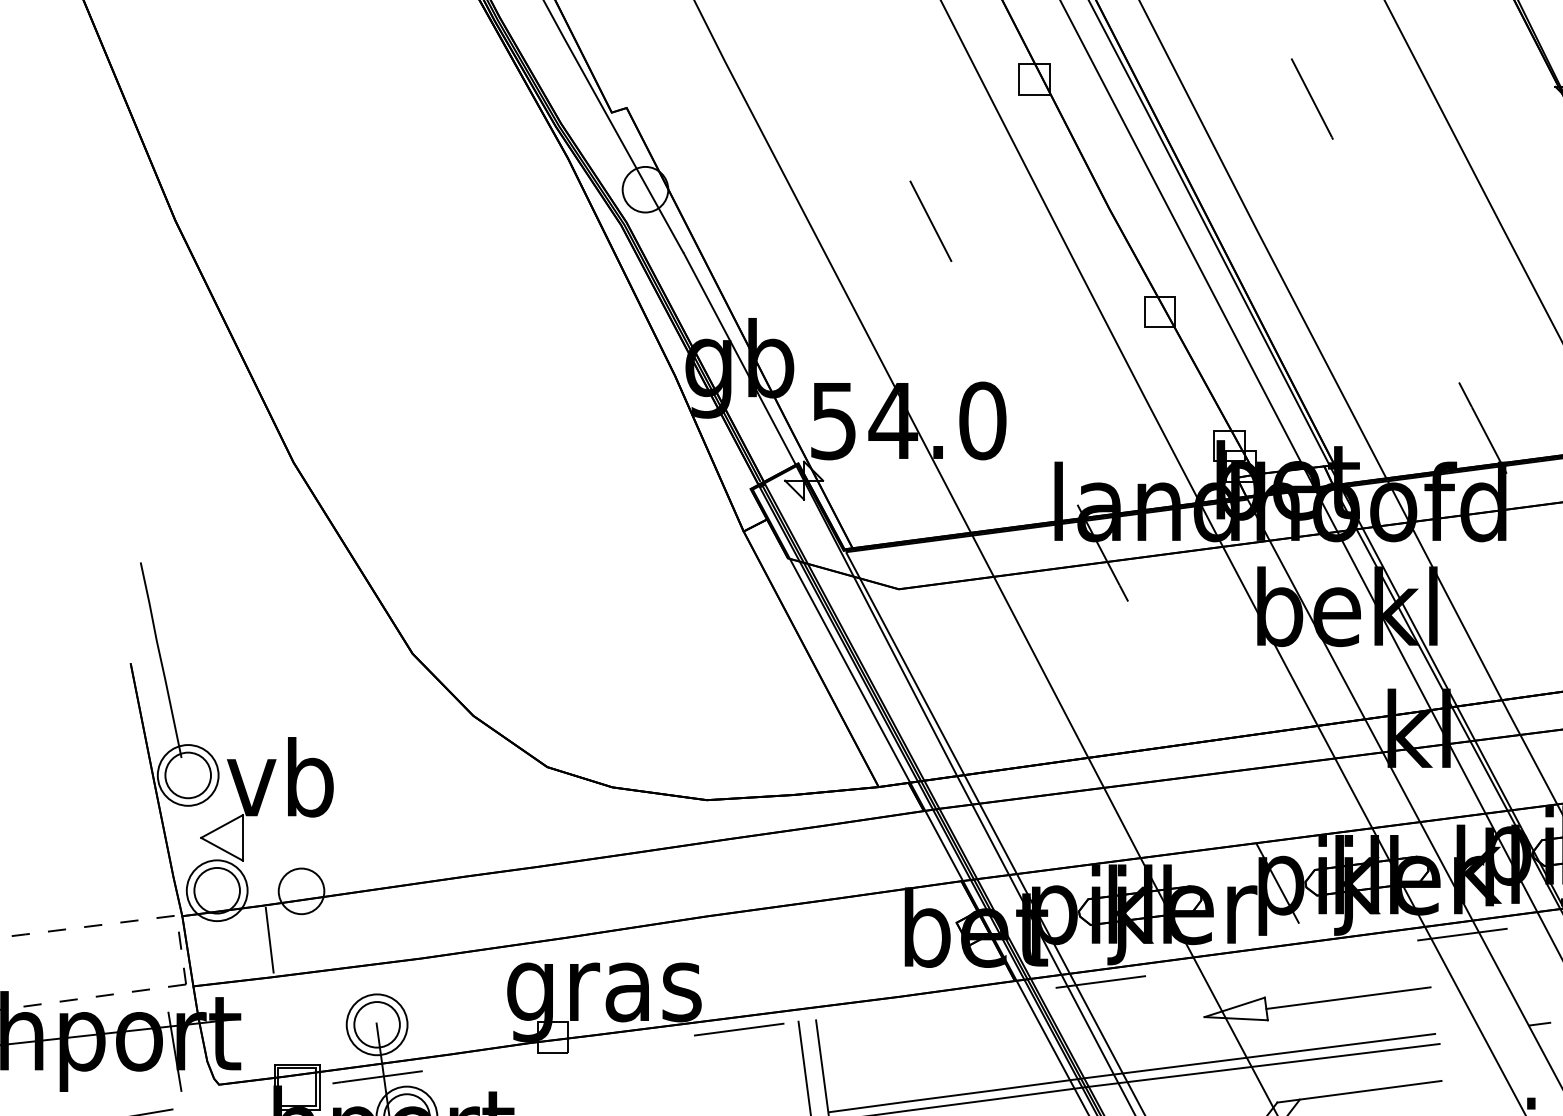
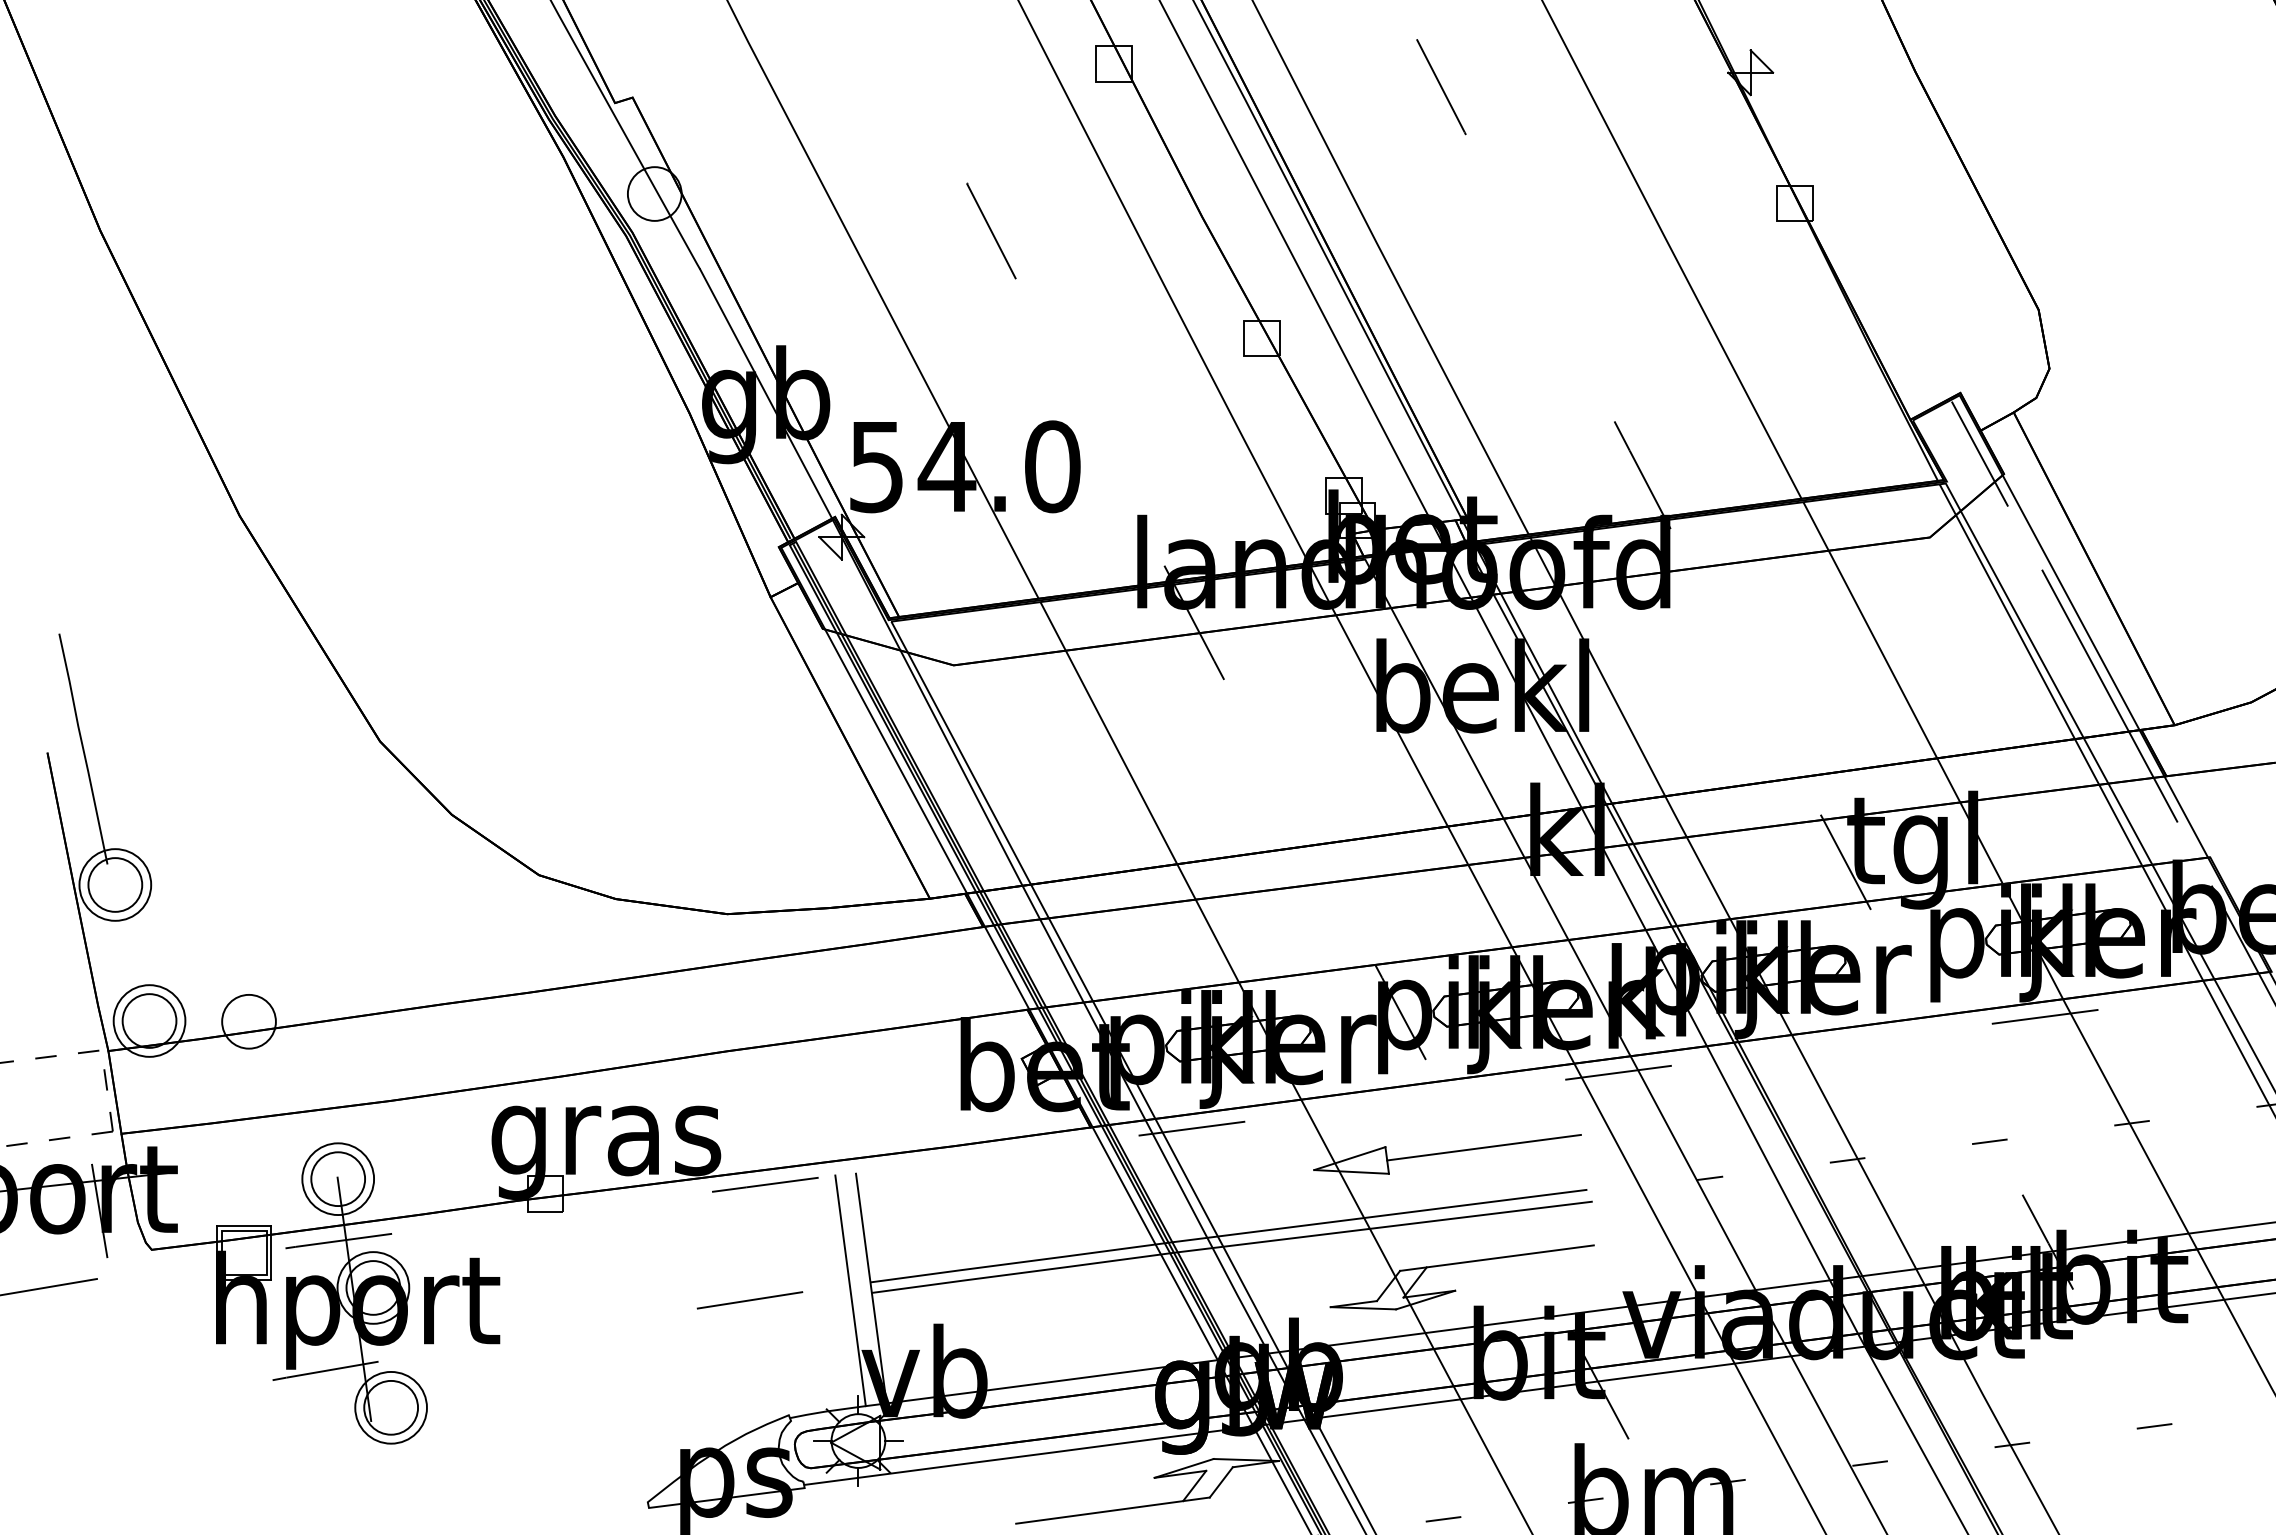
part: (267, 798) -> (208, 912), removed
line: (269, 940) -> (211, 1079), removed

